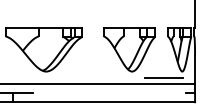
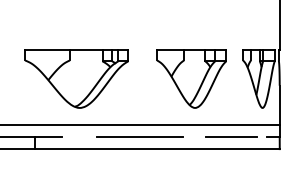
line: (163, 77) -> (231, 136), moved
line: (90, 93) -> (139, 137), added

